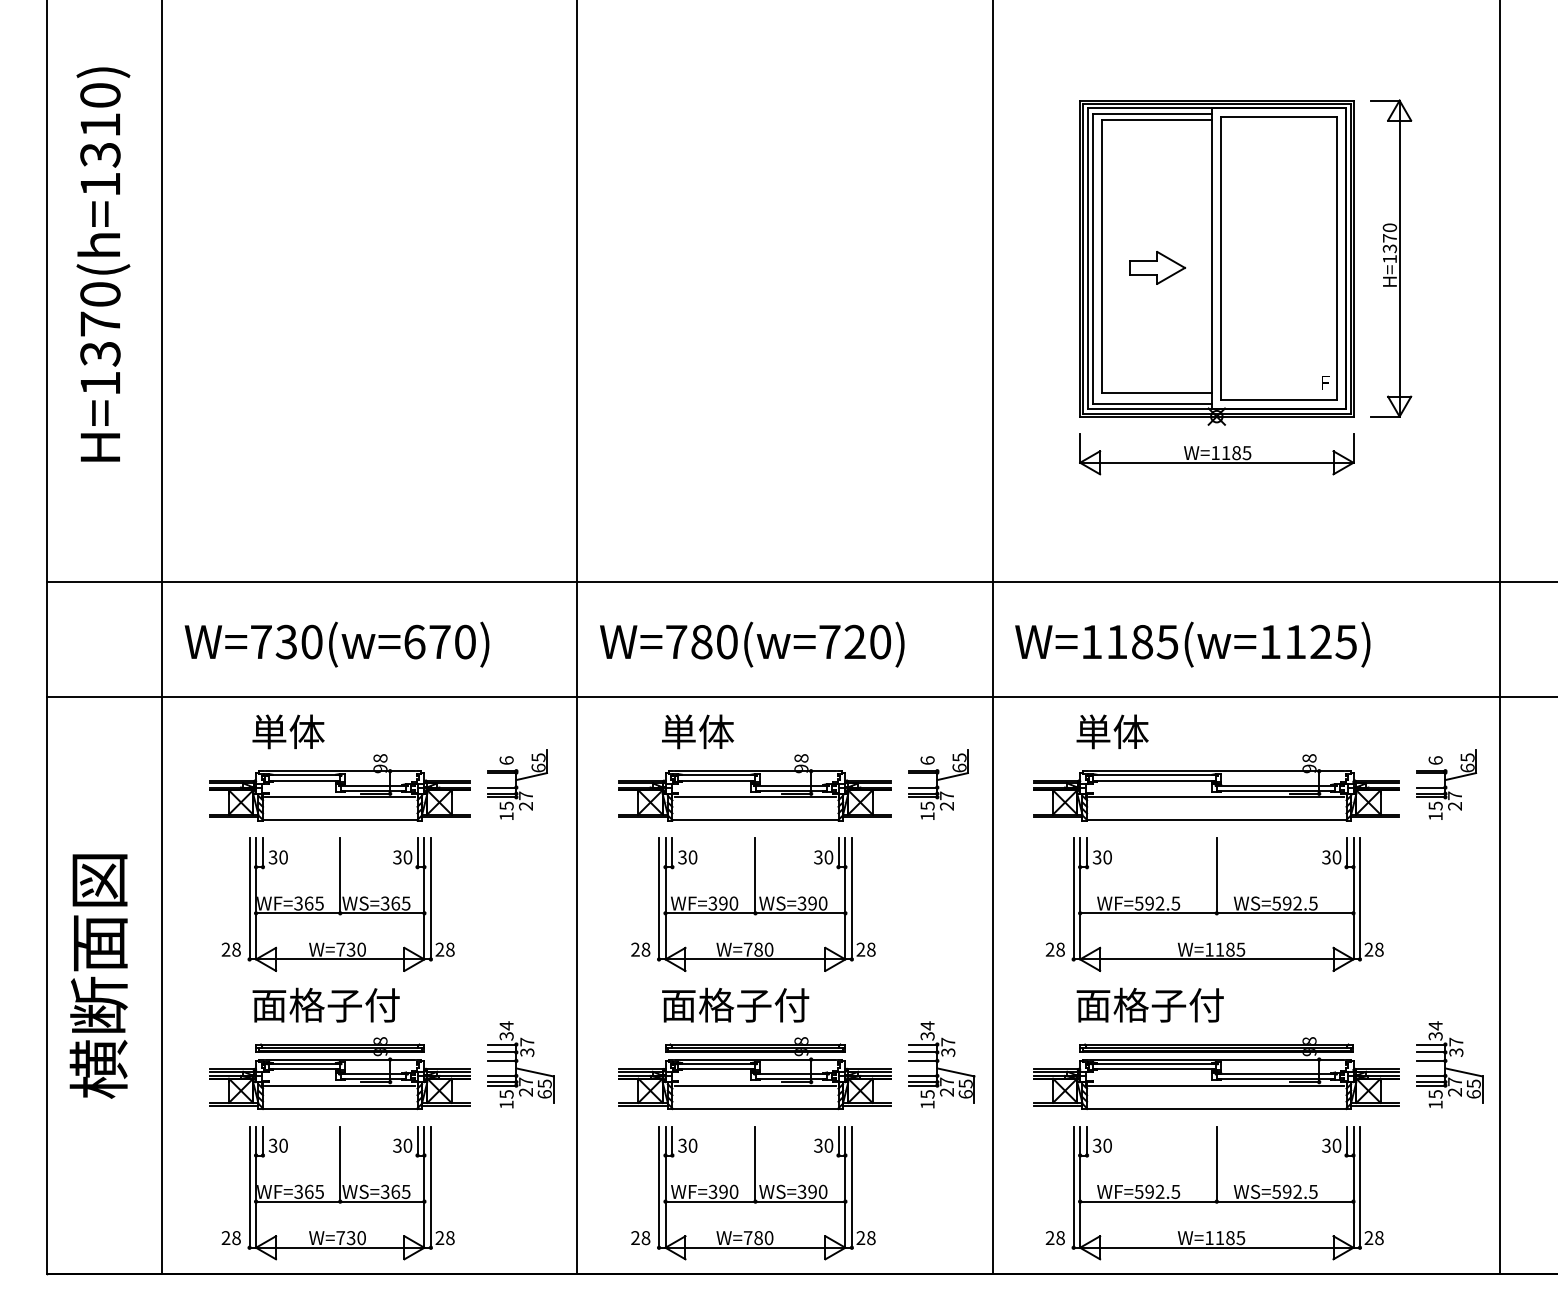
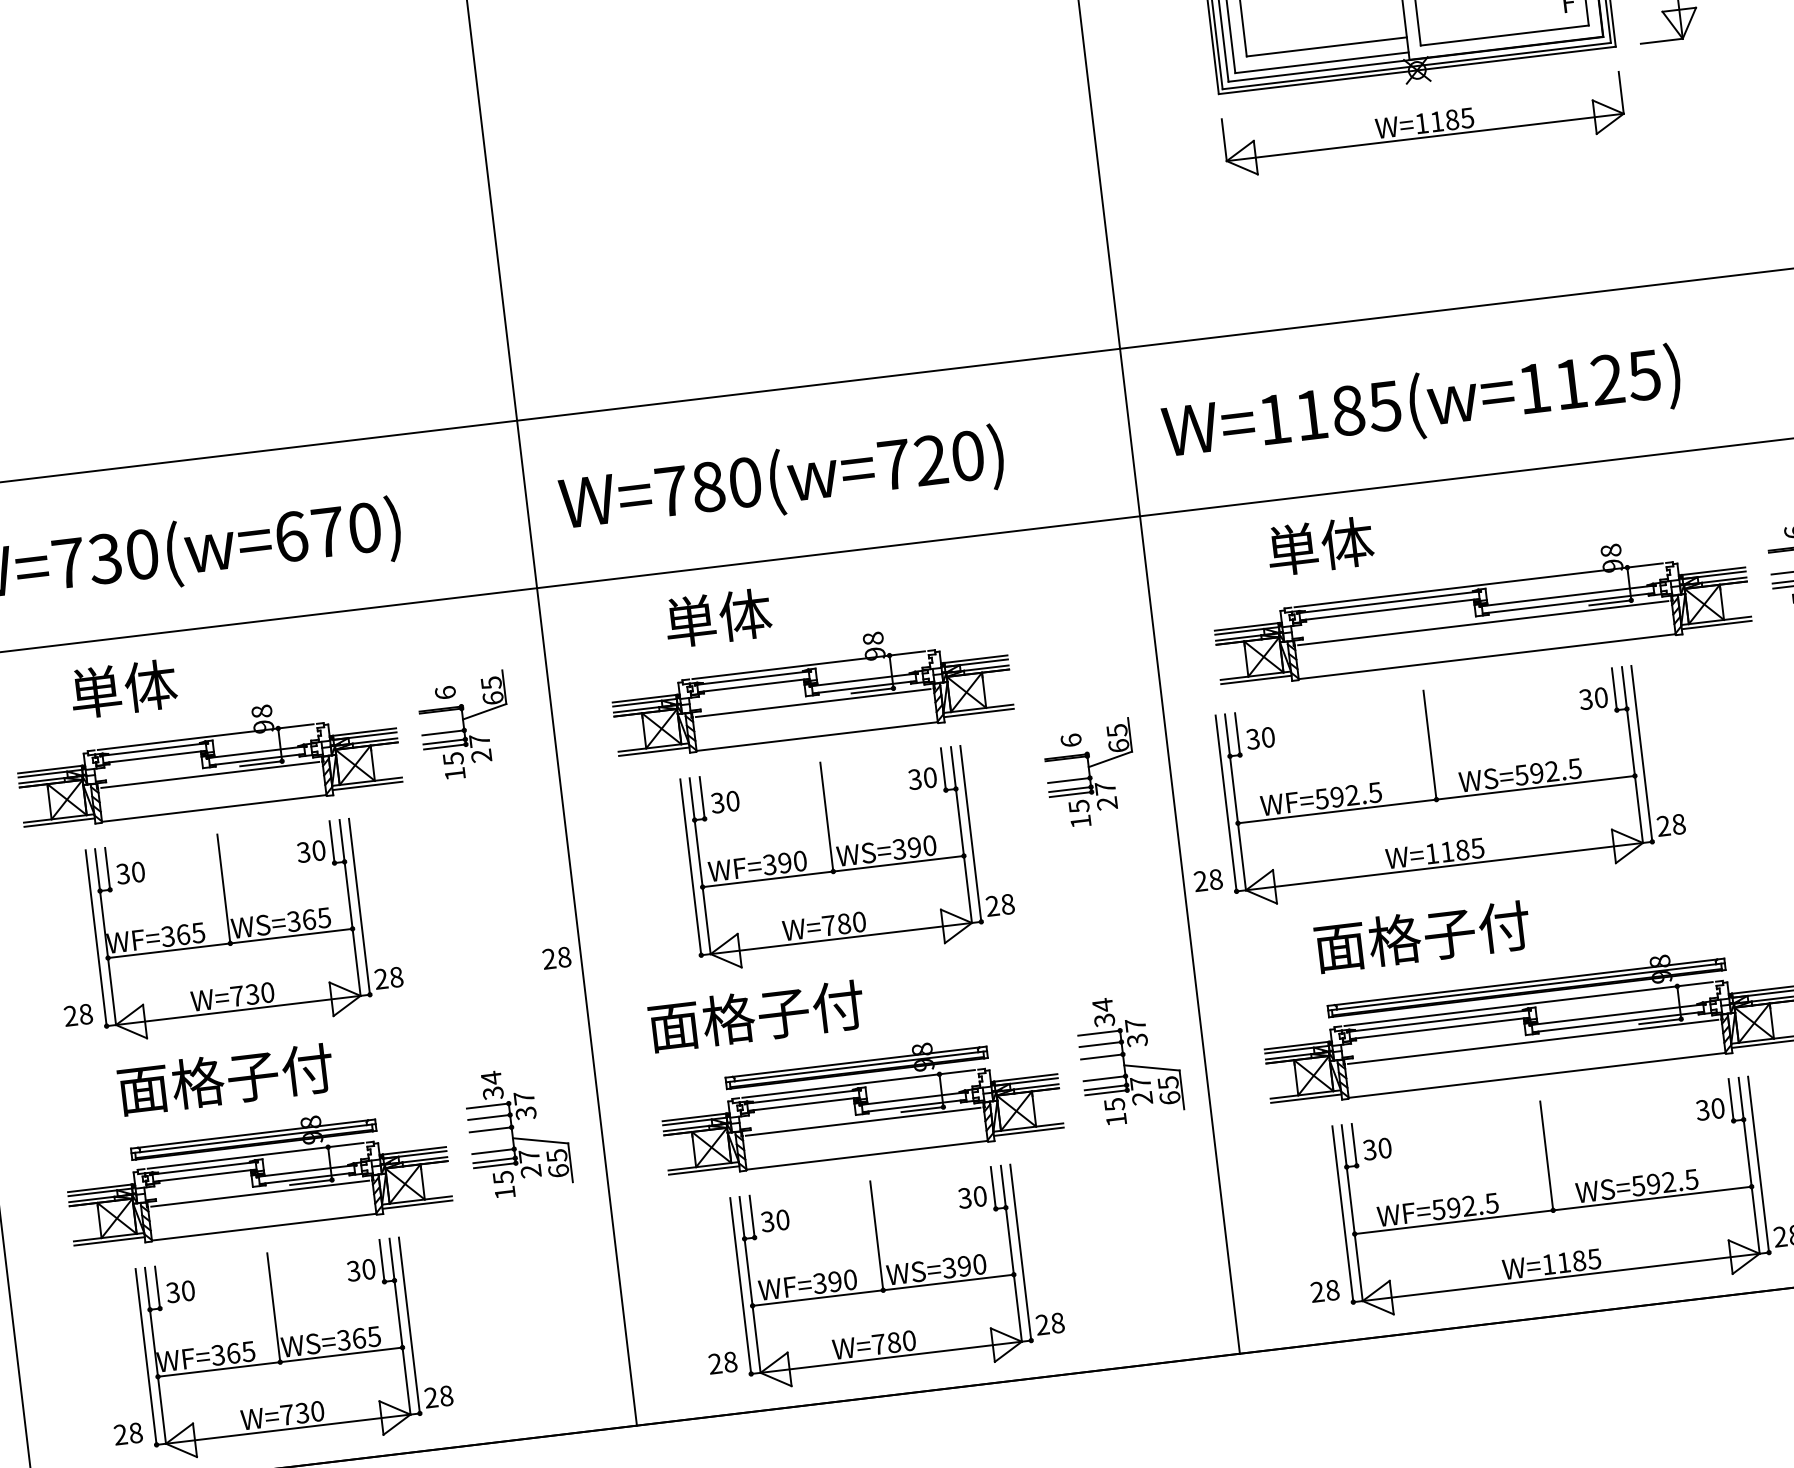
part: (938, 784) -> (1091, 773), moved
part: (1214, 904) -> (1431, 787), moved
text: (640, 949) -> (556, 957), moved
text: (735, 1004) -> (756, 1015), moved

